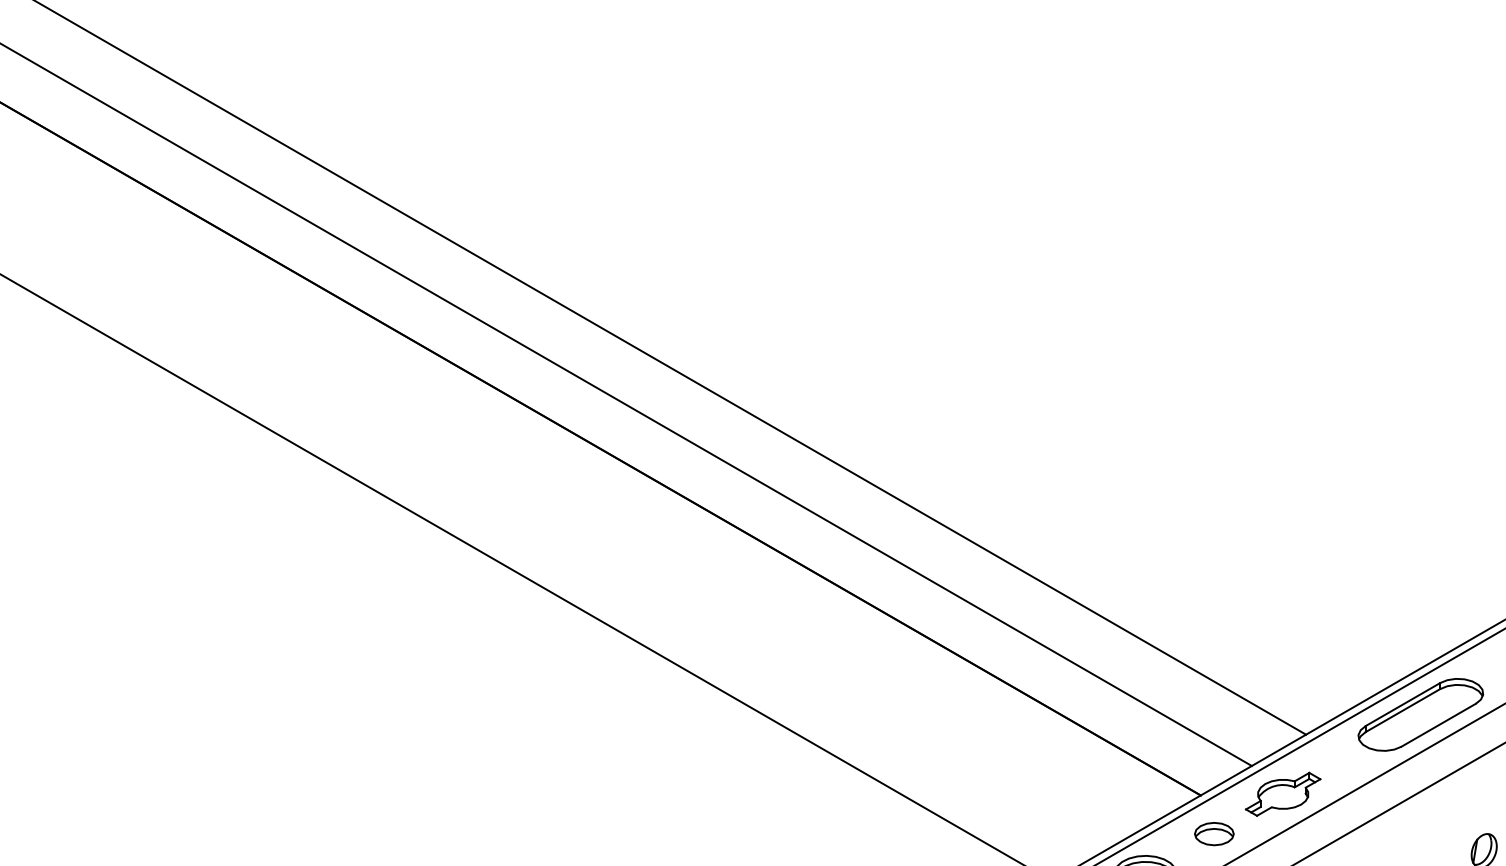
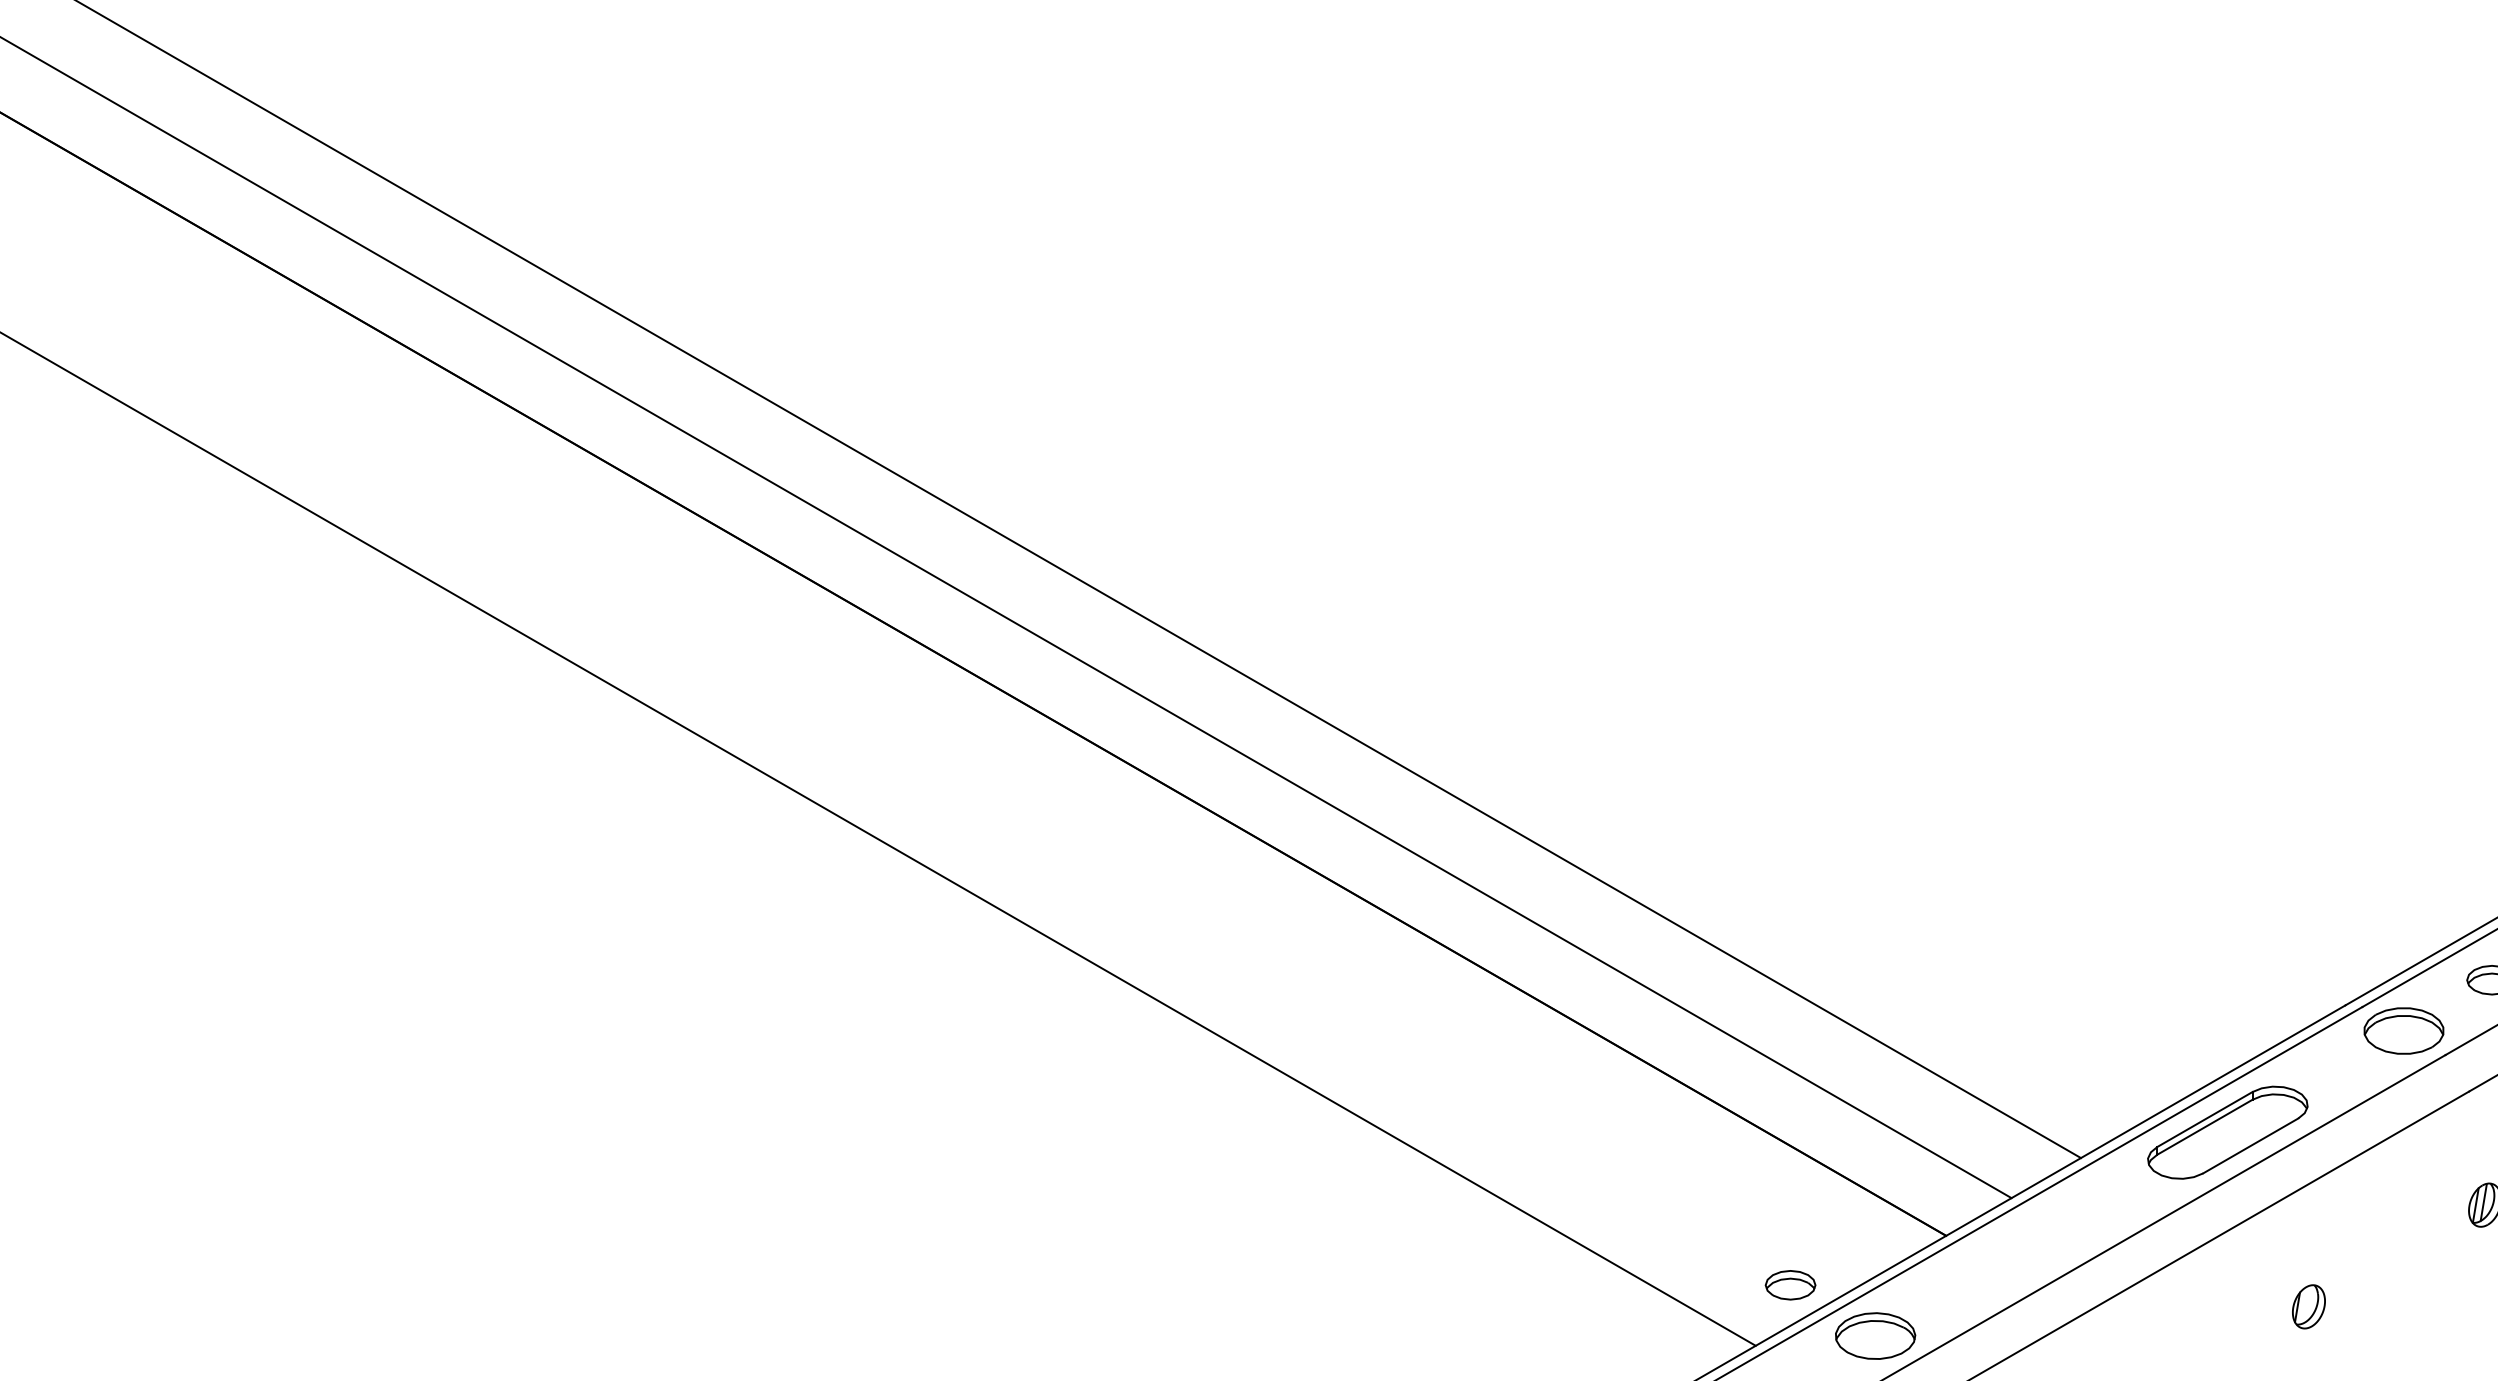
part: (1283, 793) -> (2051, 1233), removed
part: (1214, 834) -> (1790, 1285), moved

